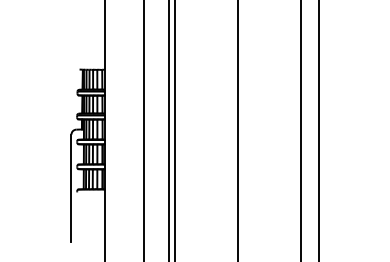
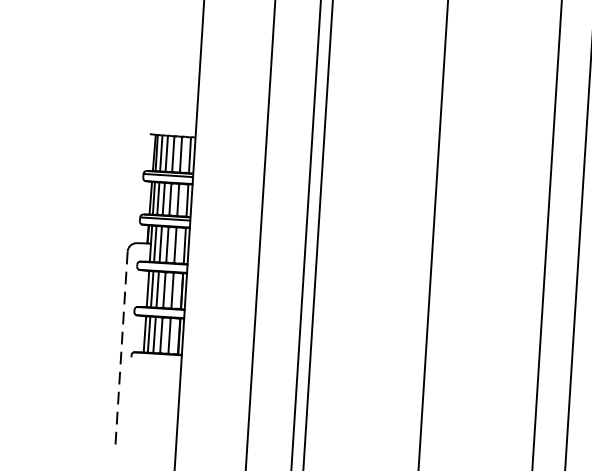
line: (71, 188) -> (121, 349), solid -> dashed

